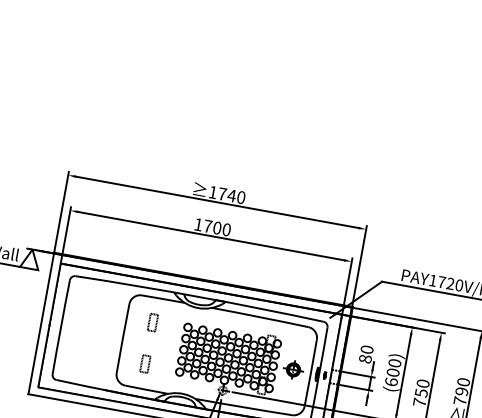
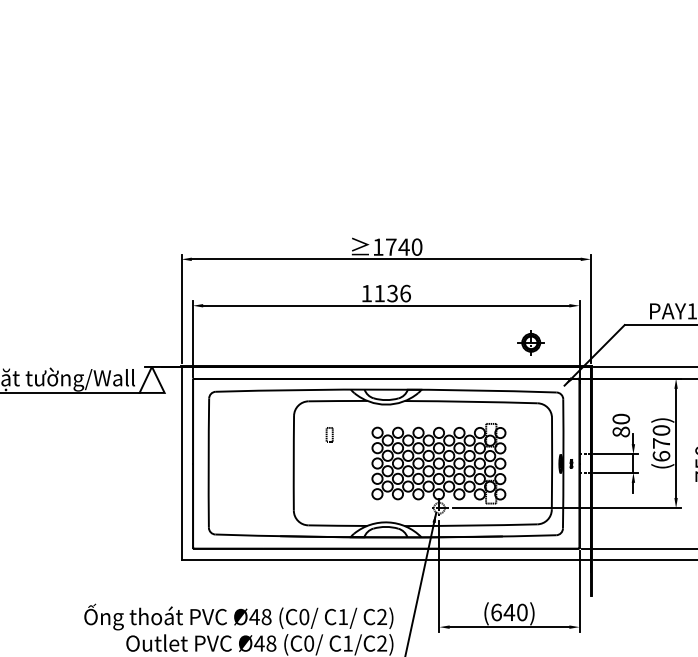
text: (217, 228) -> (392, 293), 1700 -> 1136
part: (152, 322) -> (329, 434), size x0.6
part: (145, 363) -> (329, 491), removed
part: (293, 369) -> (530, 342), moved
text: (393, 372) -> (661, 443), (600) -> (670)

